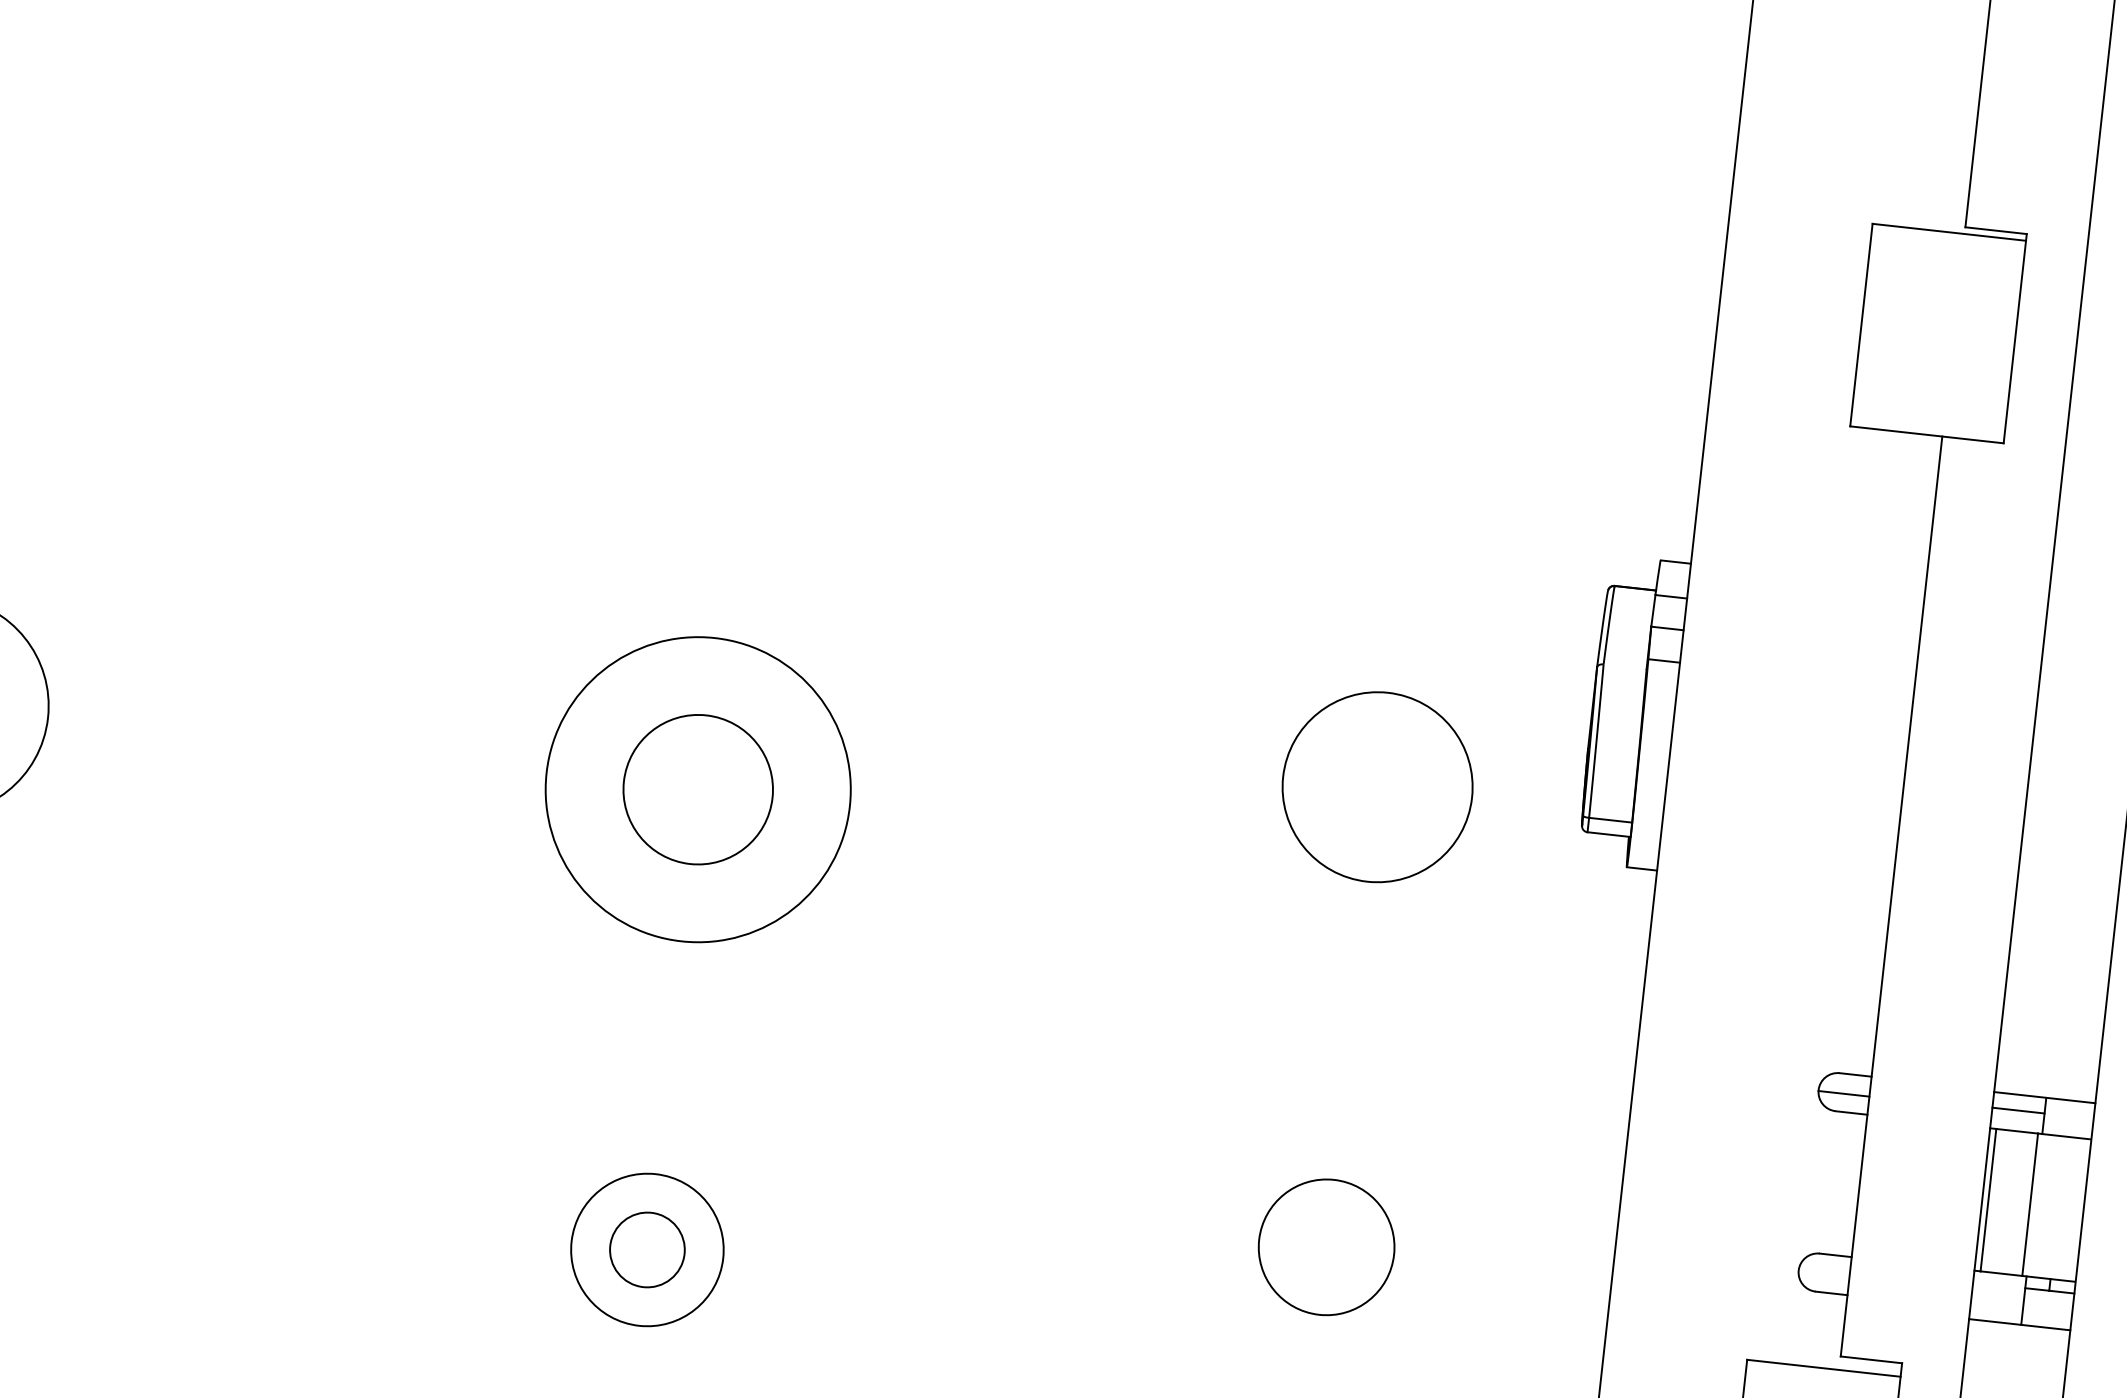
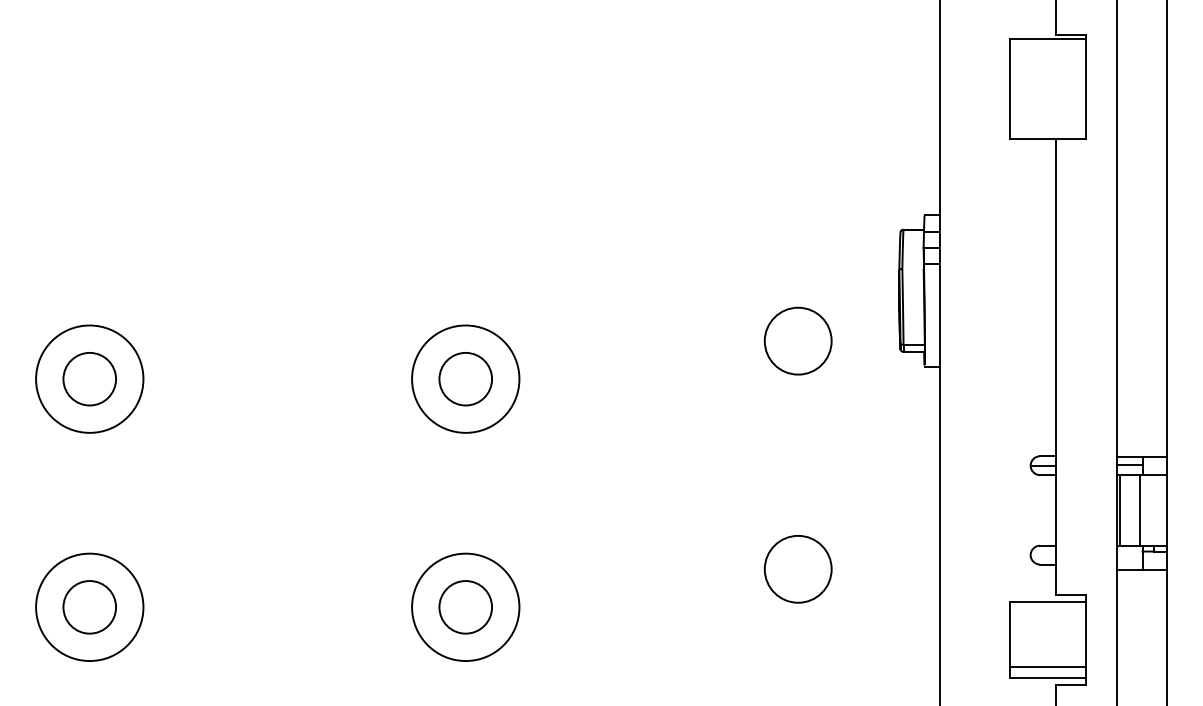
circle: (1376, 785) -> (797, 340), size x0.71
circle: (697, 788) -> (465, 378), size x0.71
circle: (697, 788) -> (465, 378), size x0.71
circle: (646, 1250) -> (465, 607), size x1.43
circle: (646, 1250) -> (465, 607), size x1.43

